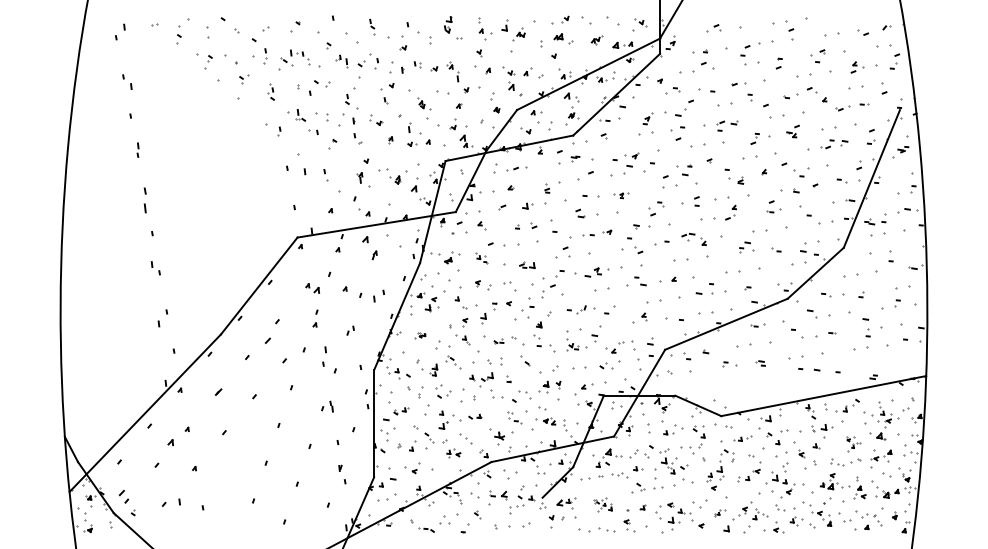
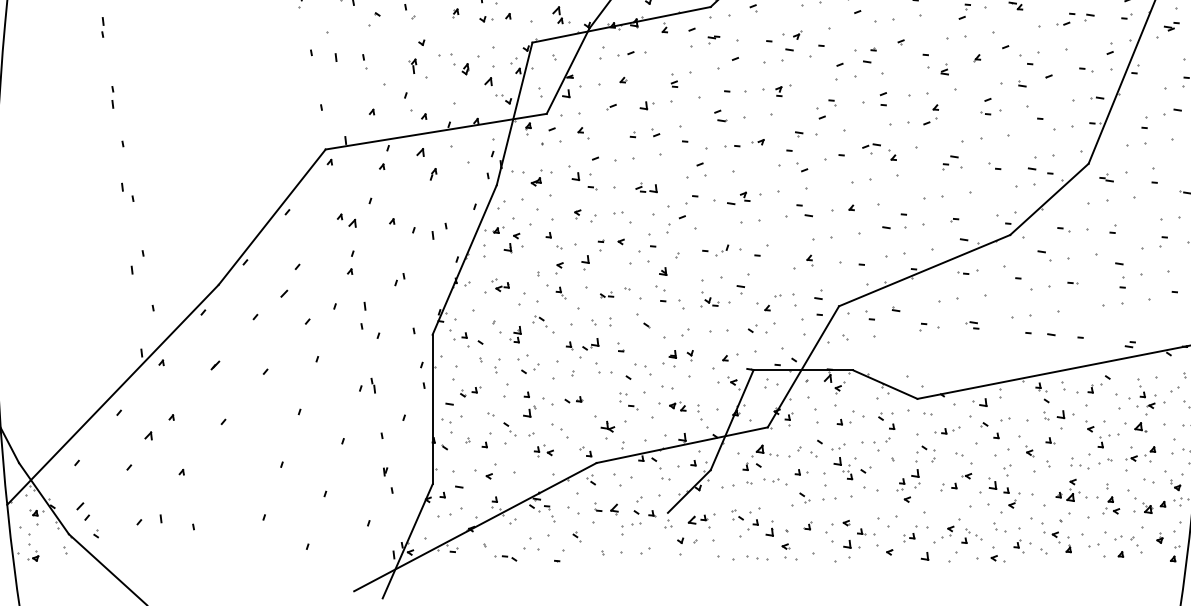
part: (620, 195) -> (776, 90), size x1.43
part: (144, 199) -> (111, 96), size x0.62
part: (869, 221) -> (1106, 177), moved
part: (481, 258) -> (582, 178), size x1.67
part: (419, 335) -> (495, 286), size x1.67
part: (853, 443) -> (1102, 437), size x1.67
part: (602, 504) -> (751, 522), size x1.67
part: (719, 512) -> (915, 533), size x1.67

